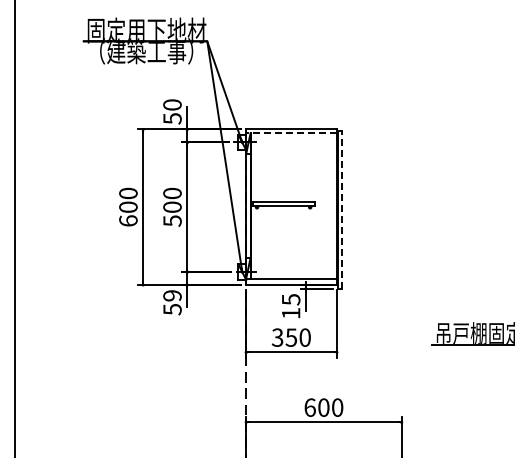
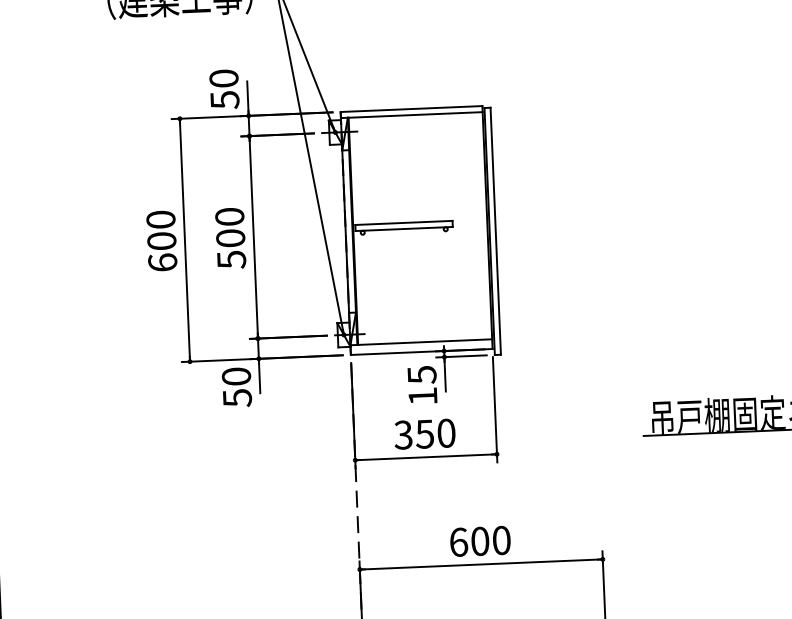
line: (291, 133) -> (411, 115), dashed -> solid
line: (342, 209) -> (496, 230), dashed -> solid
text: (172, 295) -> (236, 376), 59 -> 50

